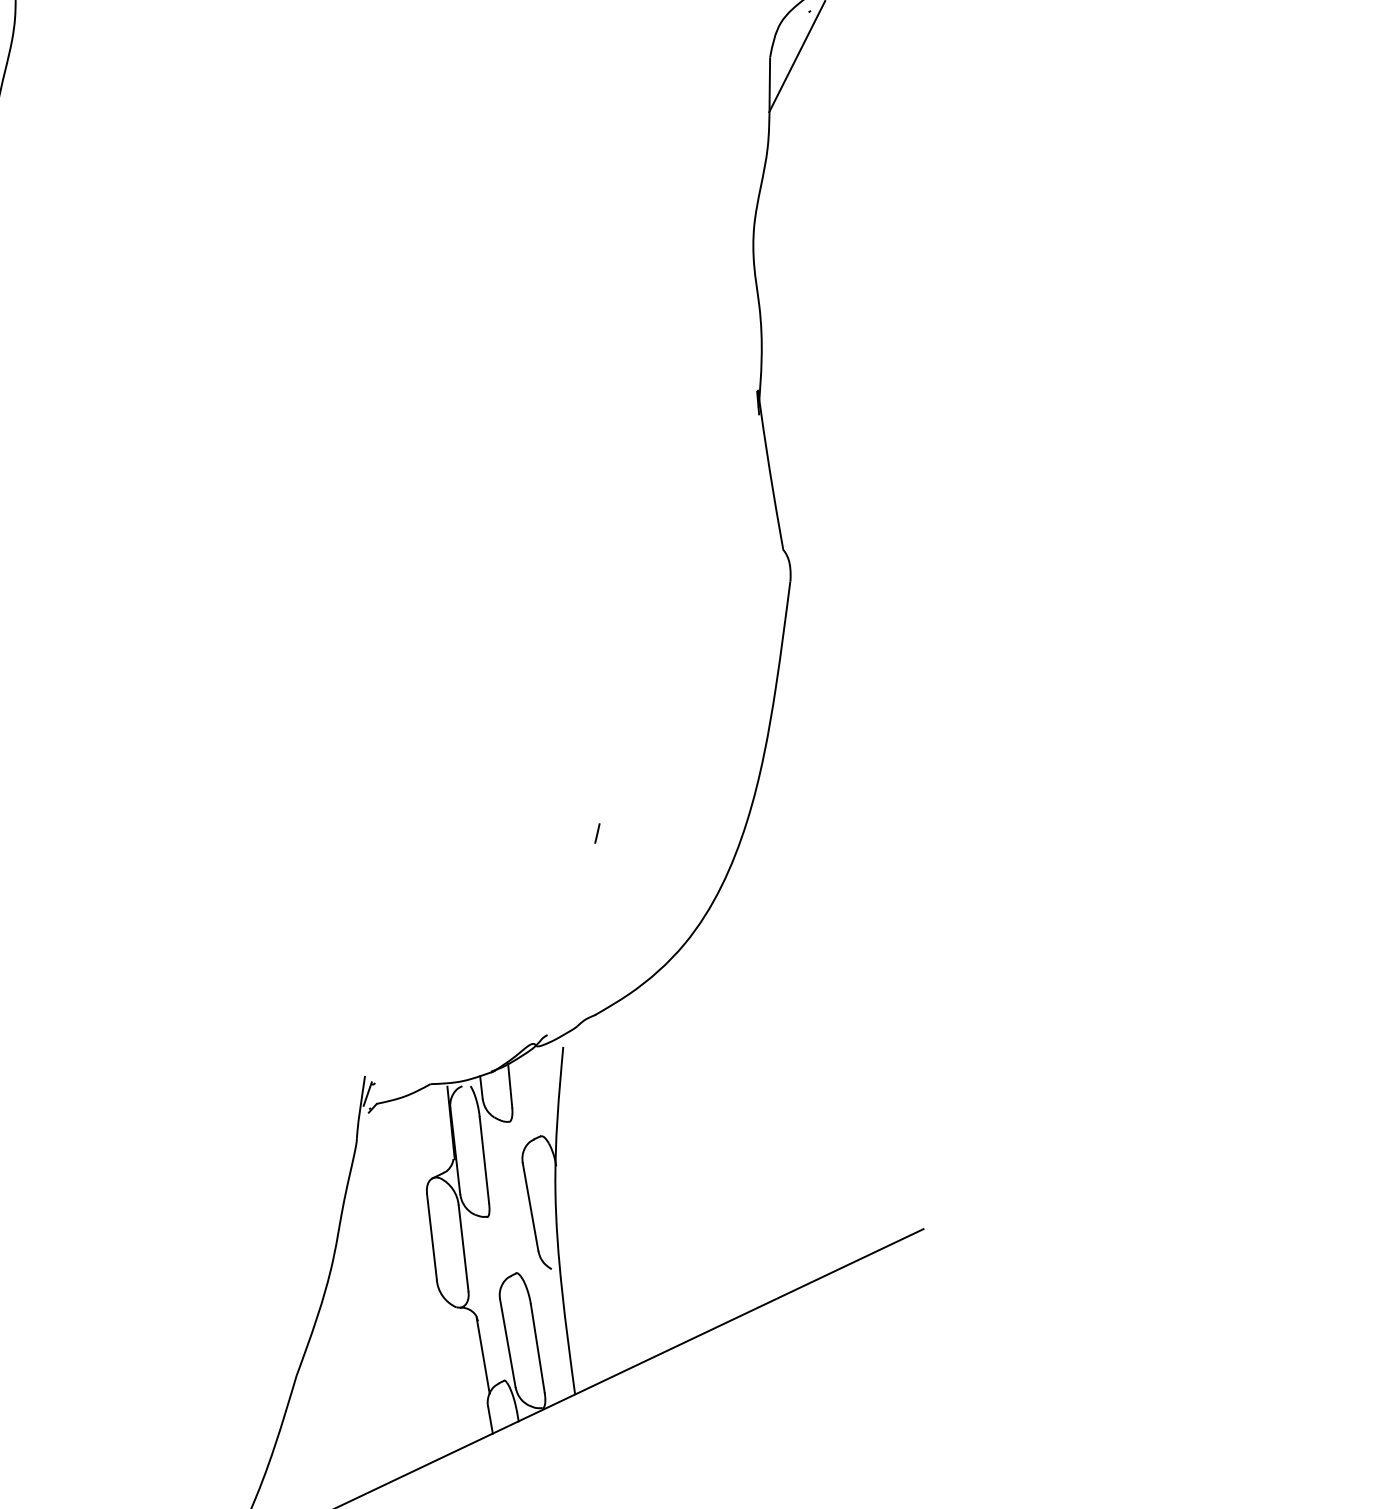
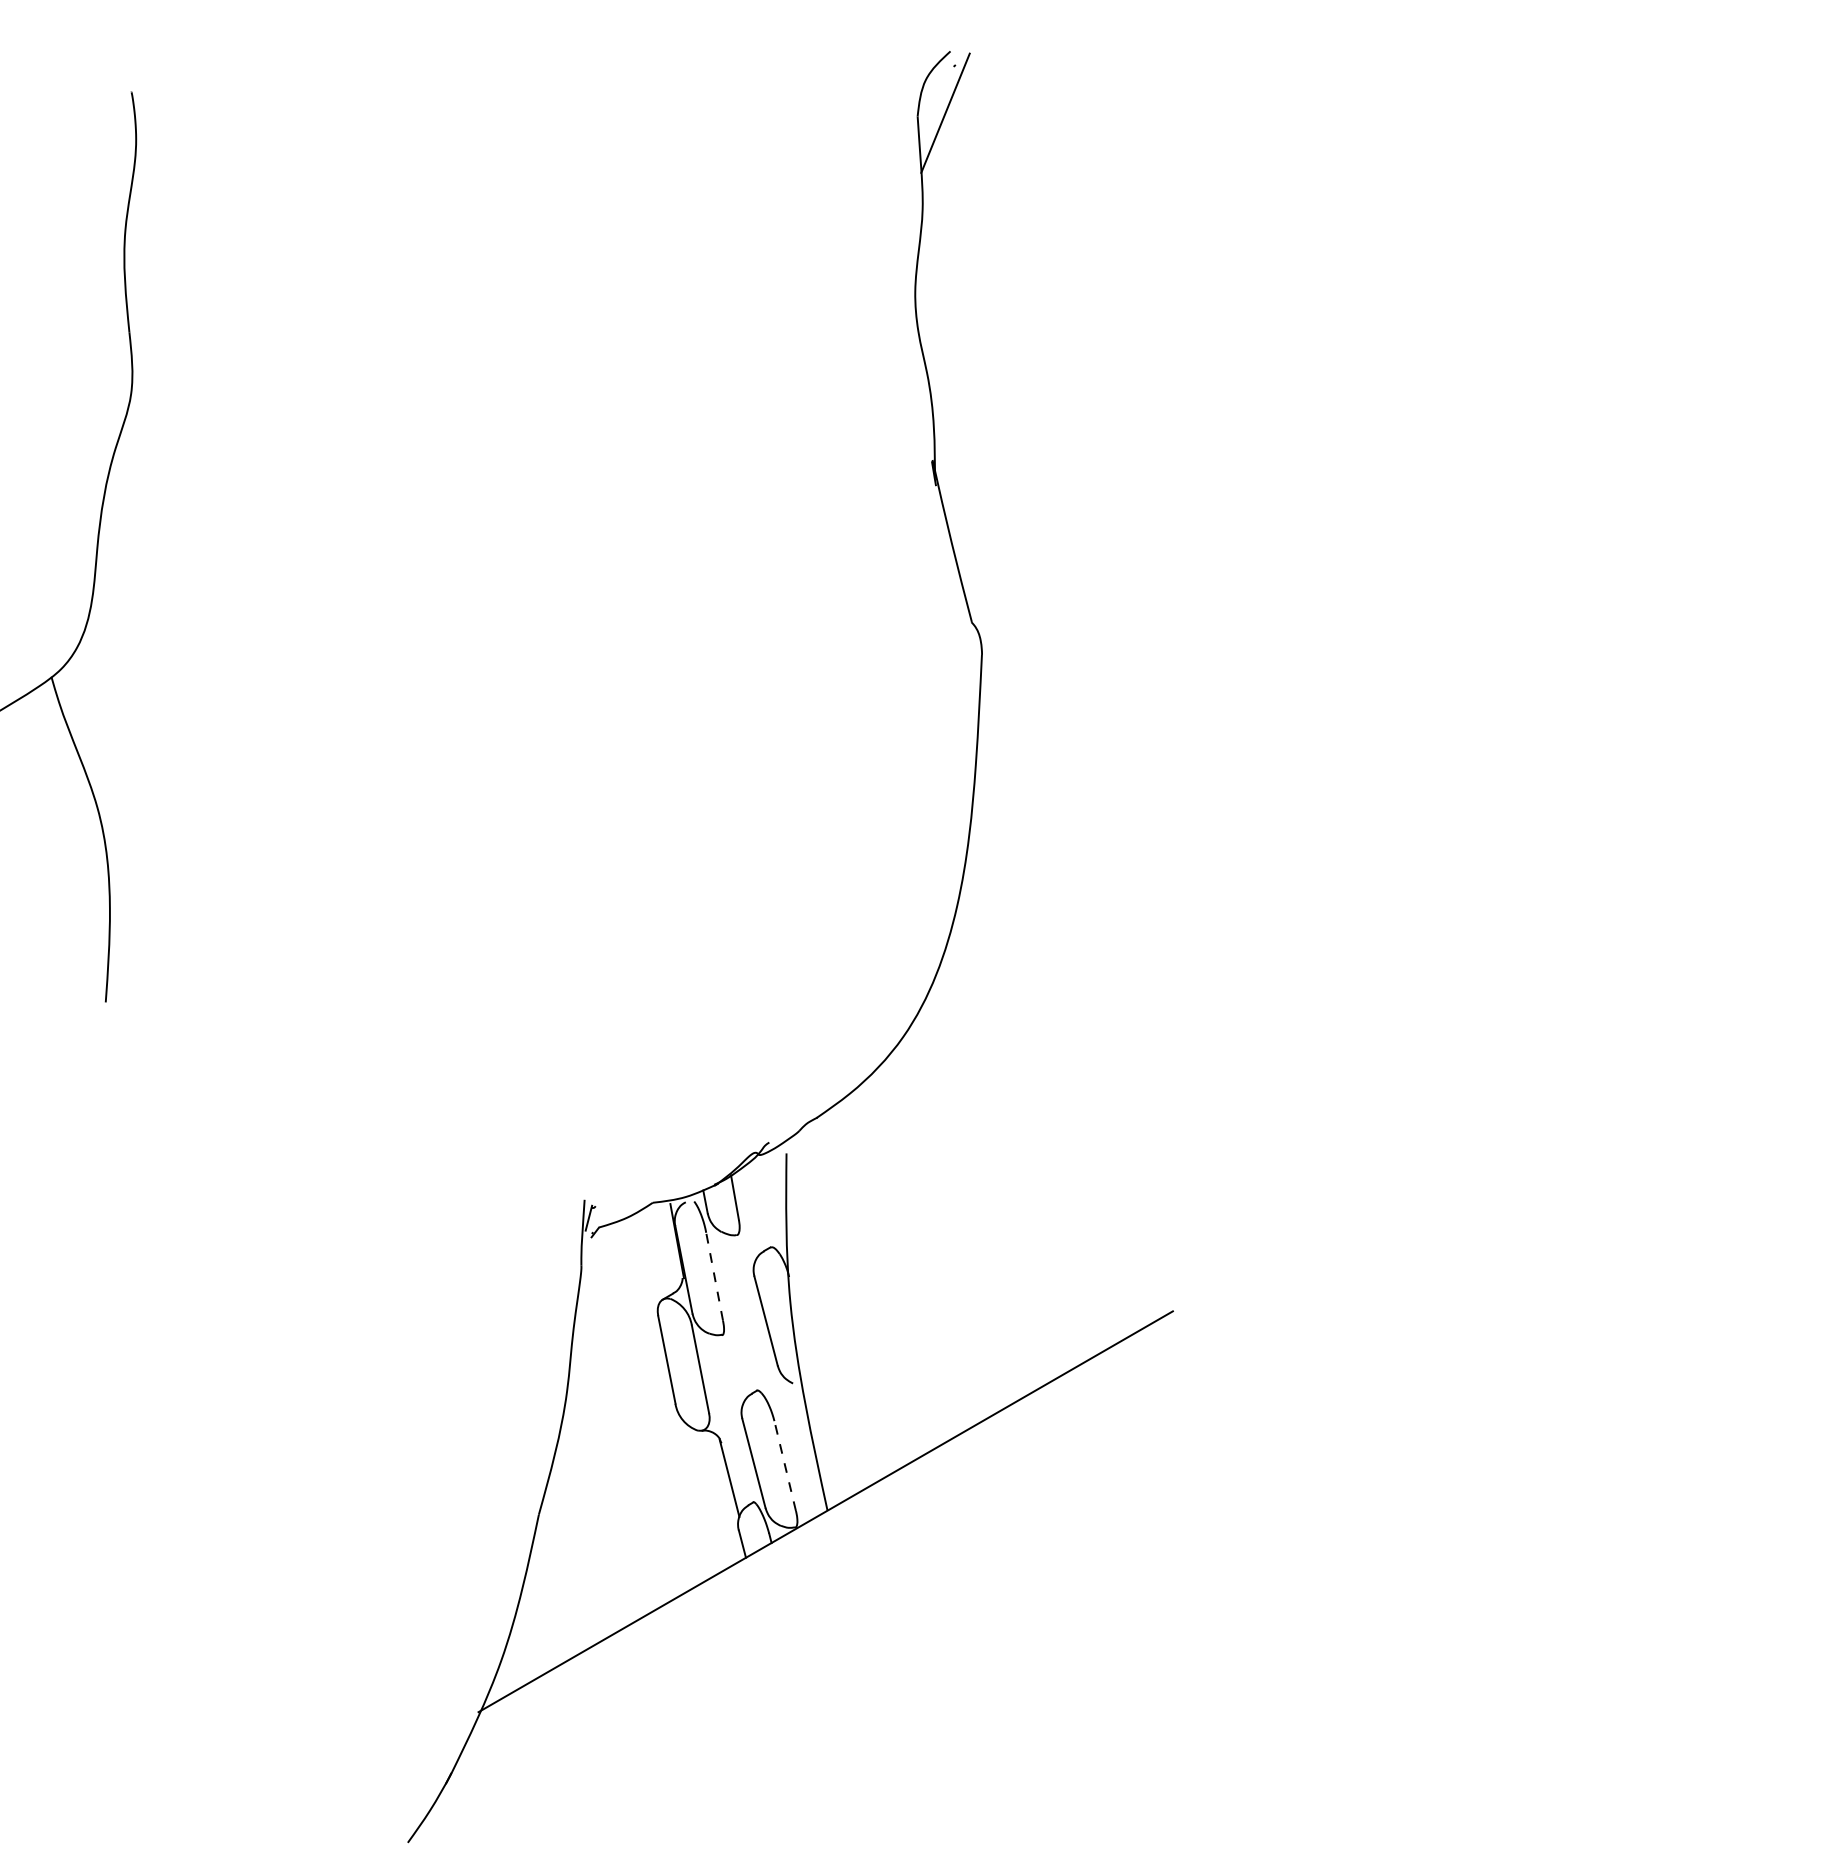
line: (596, 833) -> (803, 930), removed
line: (484, 1159) -> (714, 1276), solid -> dashed
line: (538, 1347) -> (785, 1465), solid -> dashed

